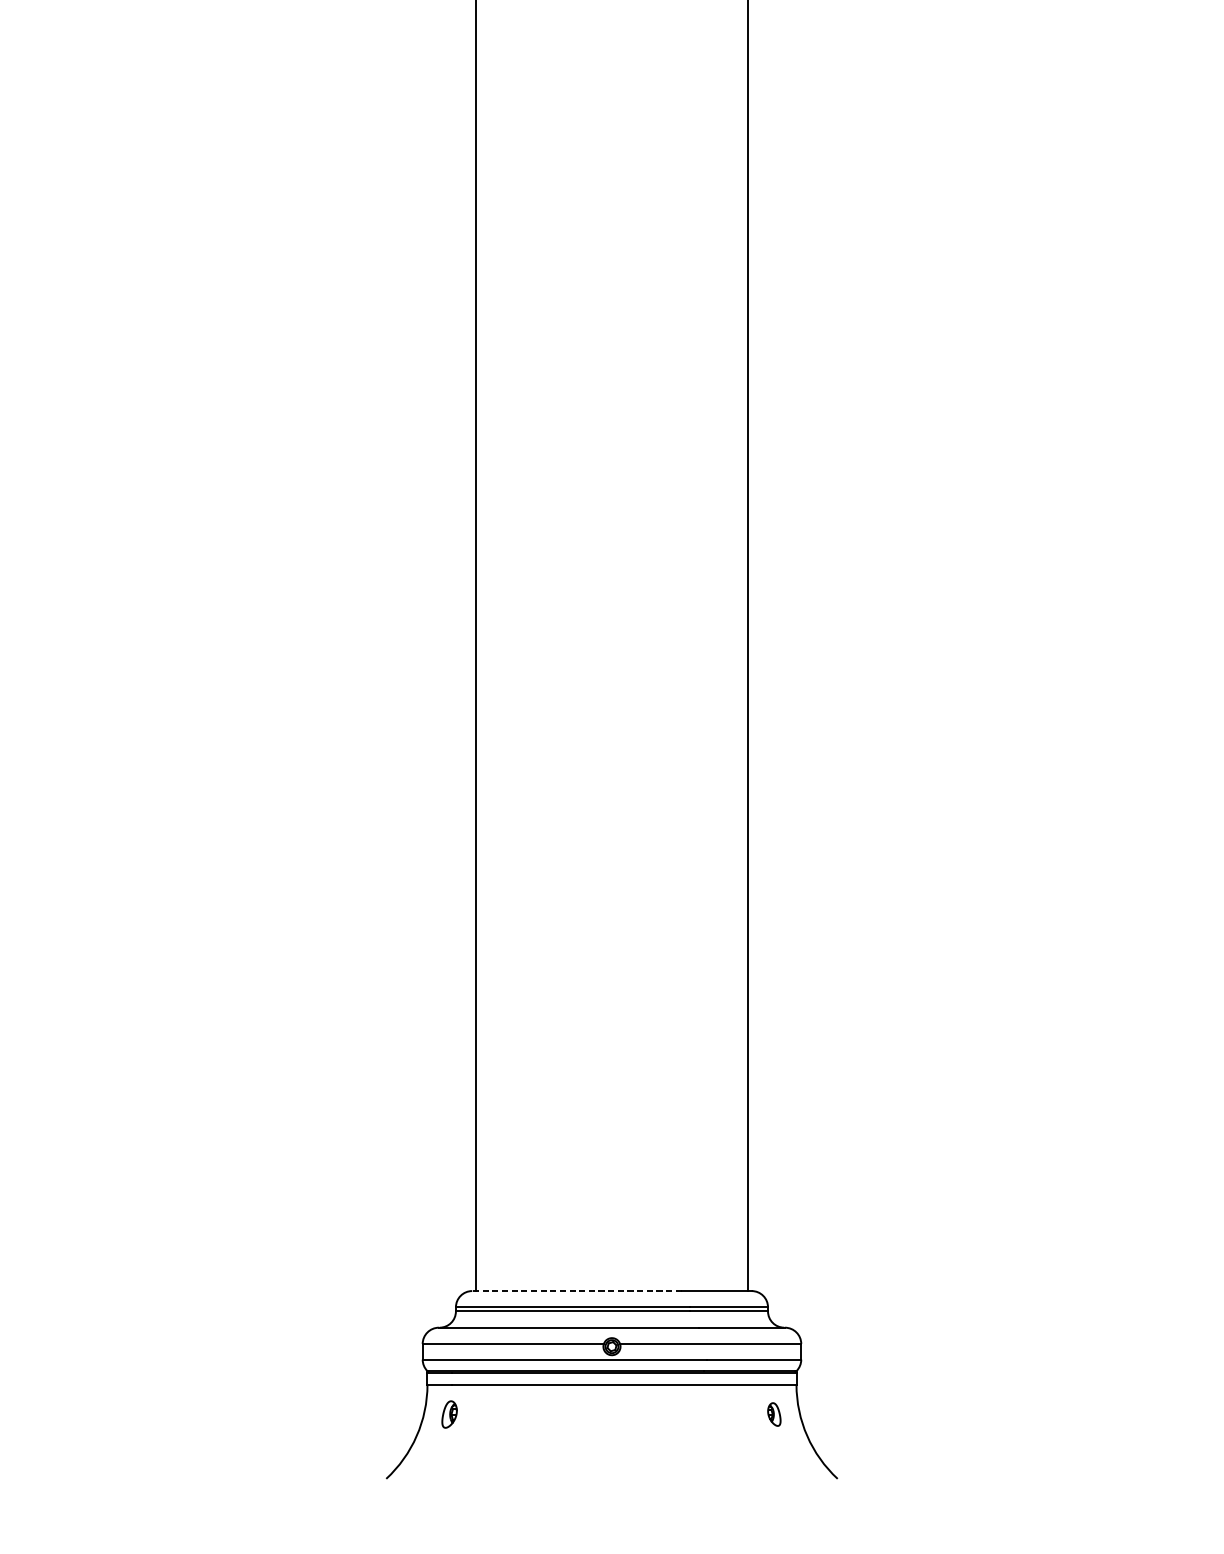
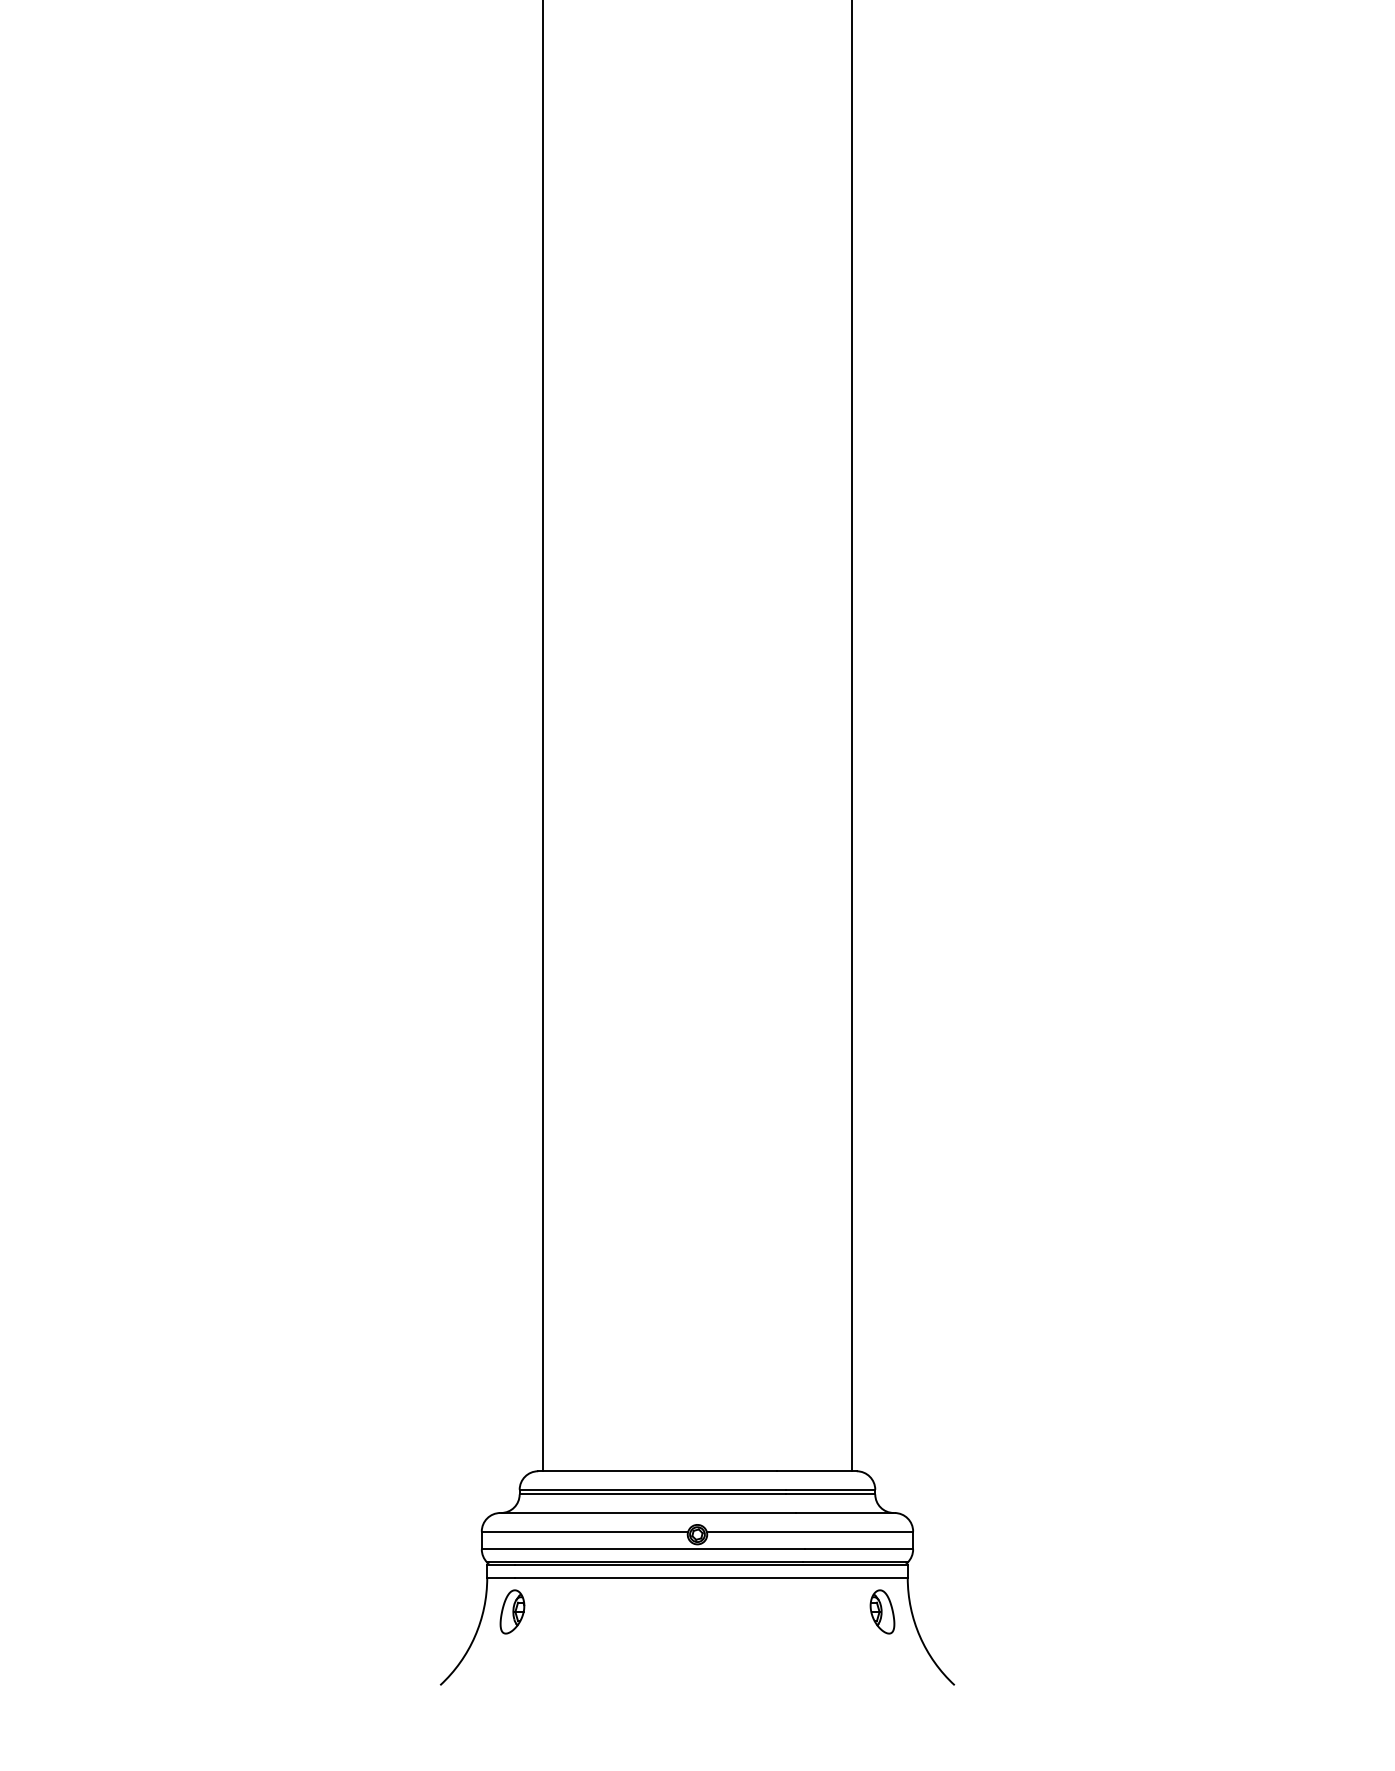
line: (576, 1291) -> (657, 1471), dashed -> solid
part: (449, 1414) -> (512, 1611), size x1.43
part: (774, 1414) -> (882, 1611), size x1.67

